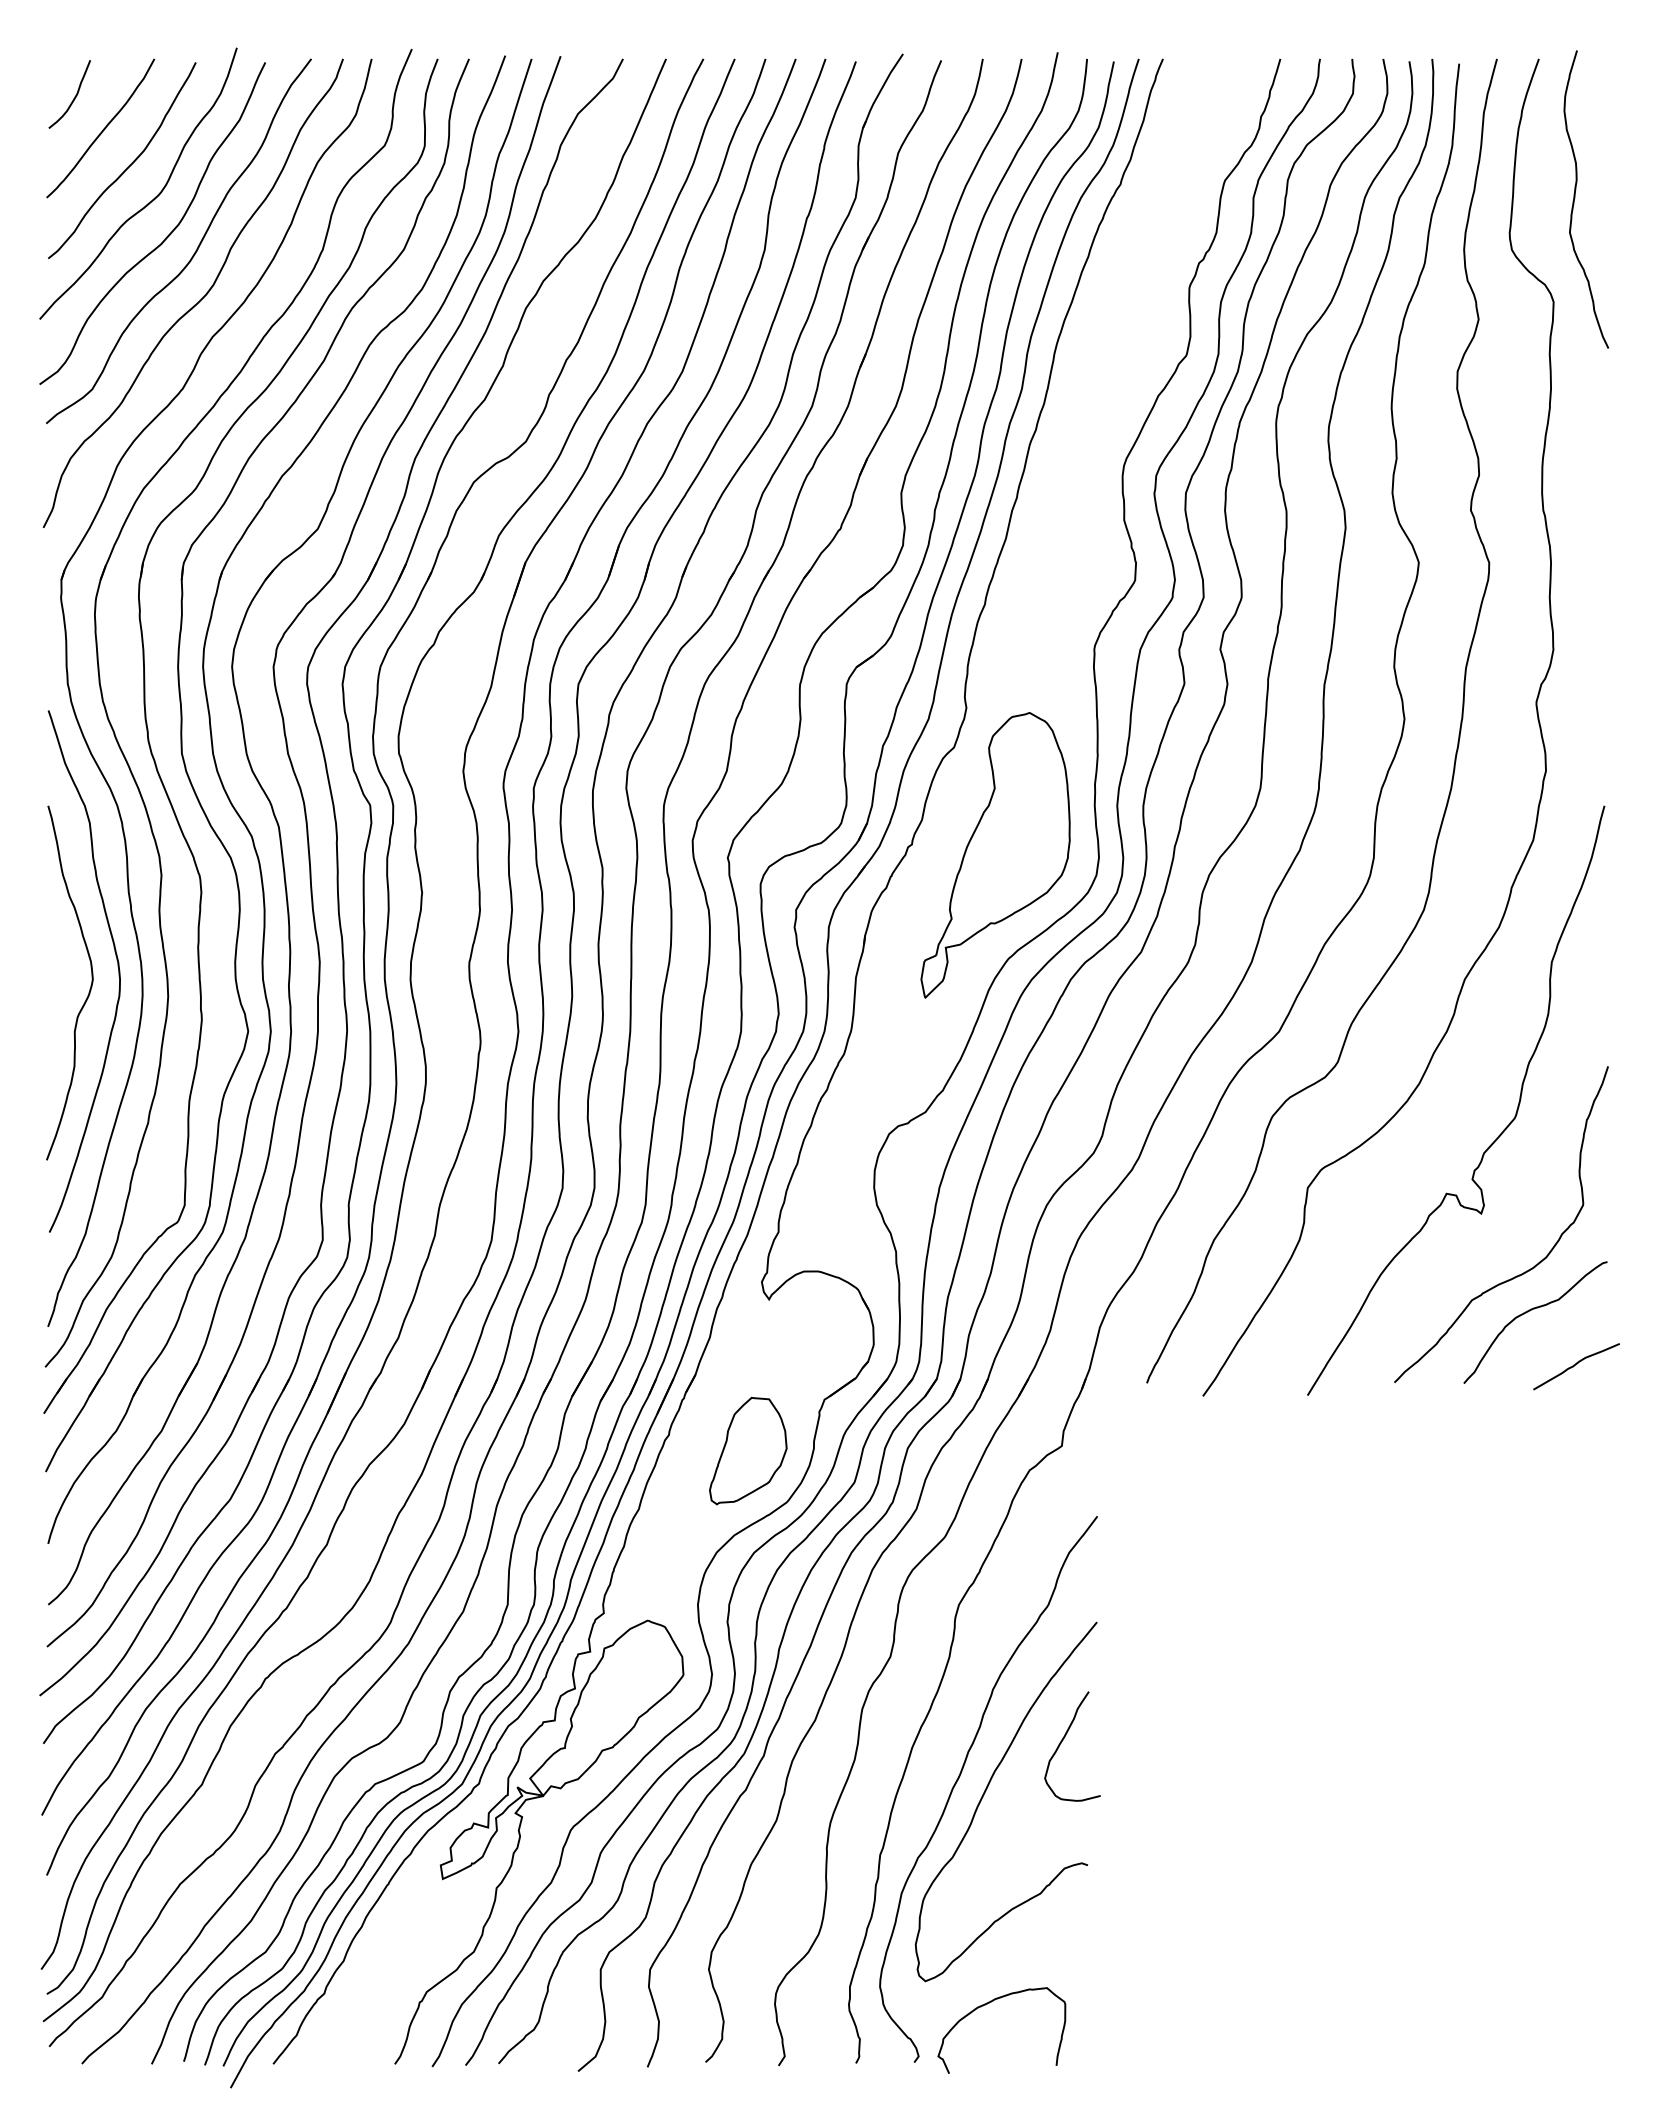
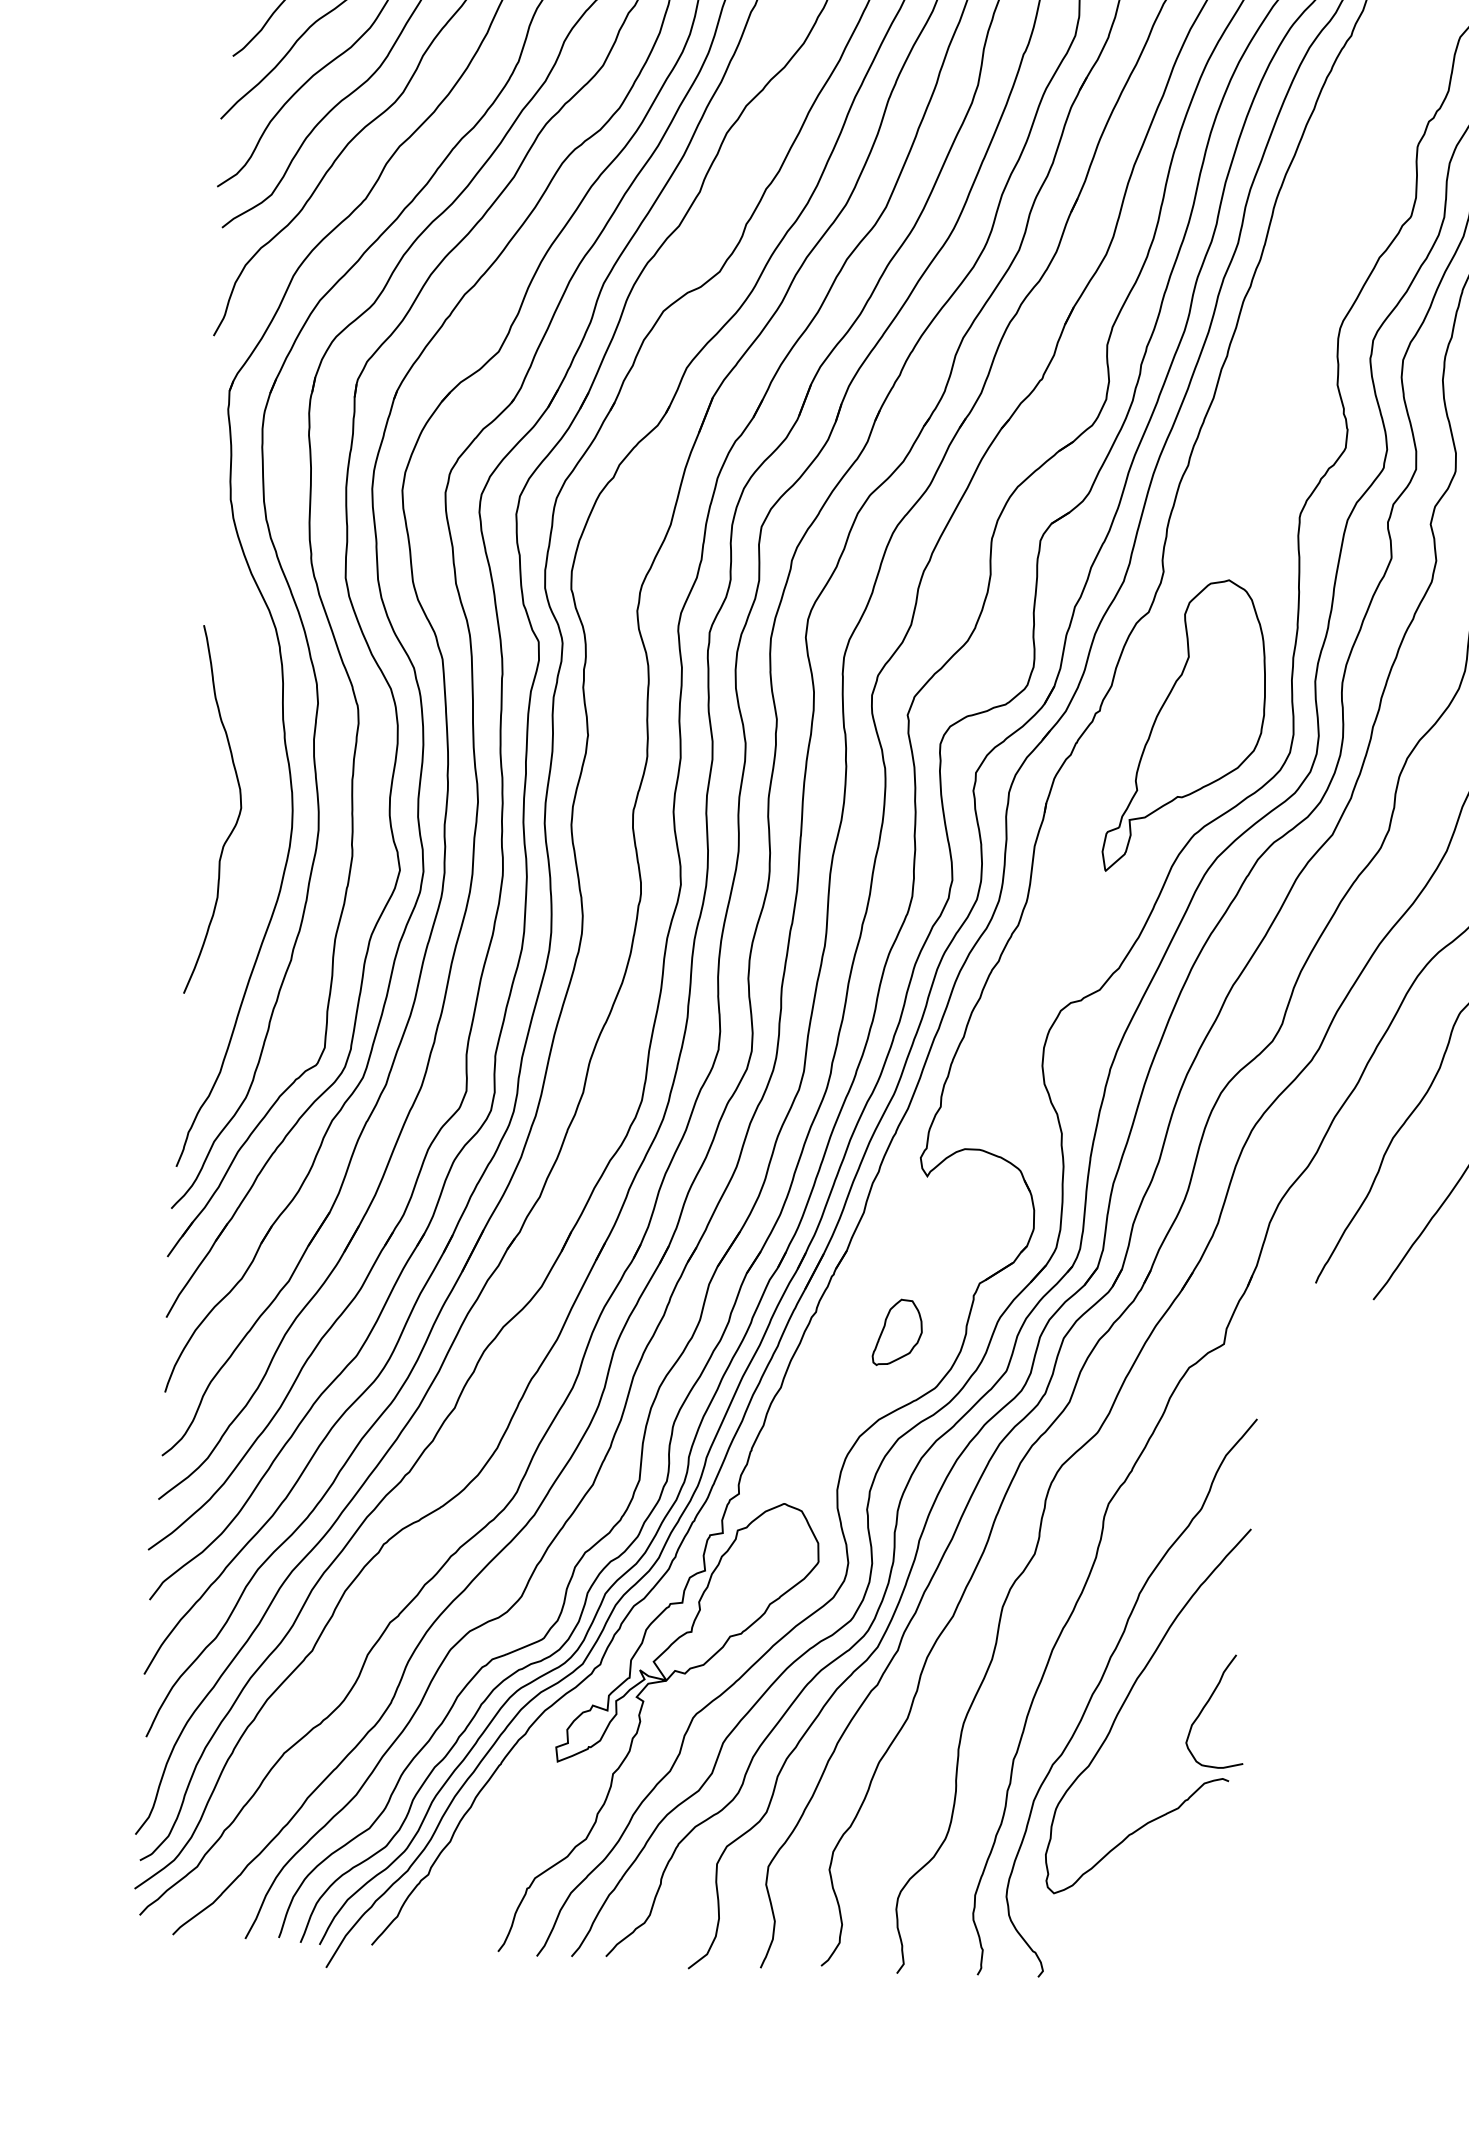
curve: (117, 966) -> (267, 795), removed
part: (748, 1450) -> (897, 1332), size x0.6
curve: (1063, 1740) -> (1207, 1704), moved
curve: (987, 2004) -> (1117, 1920), removed

